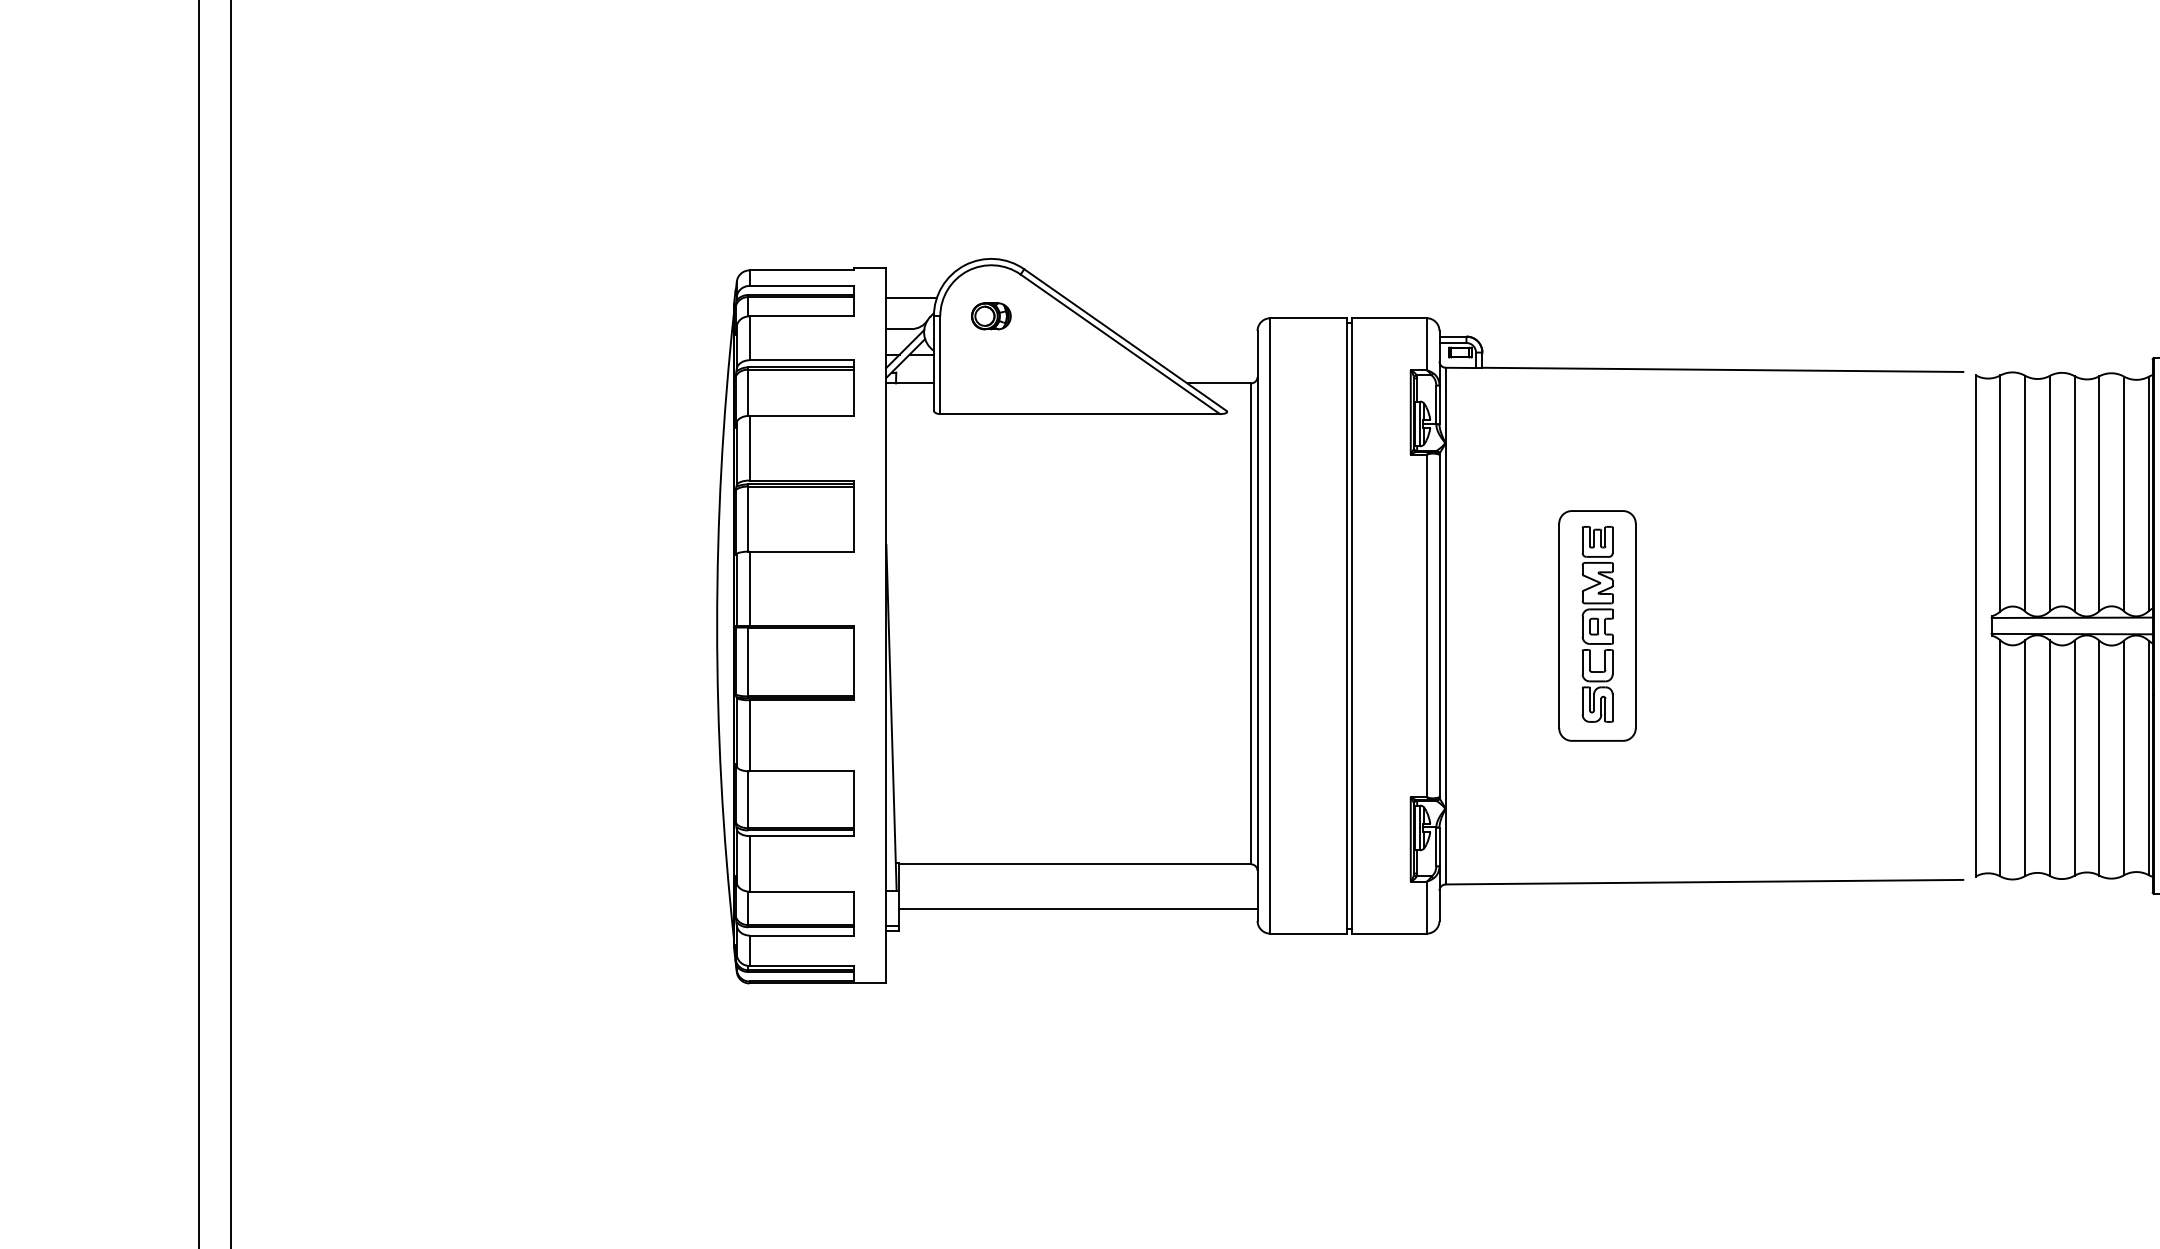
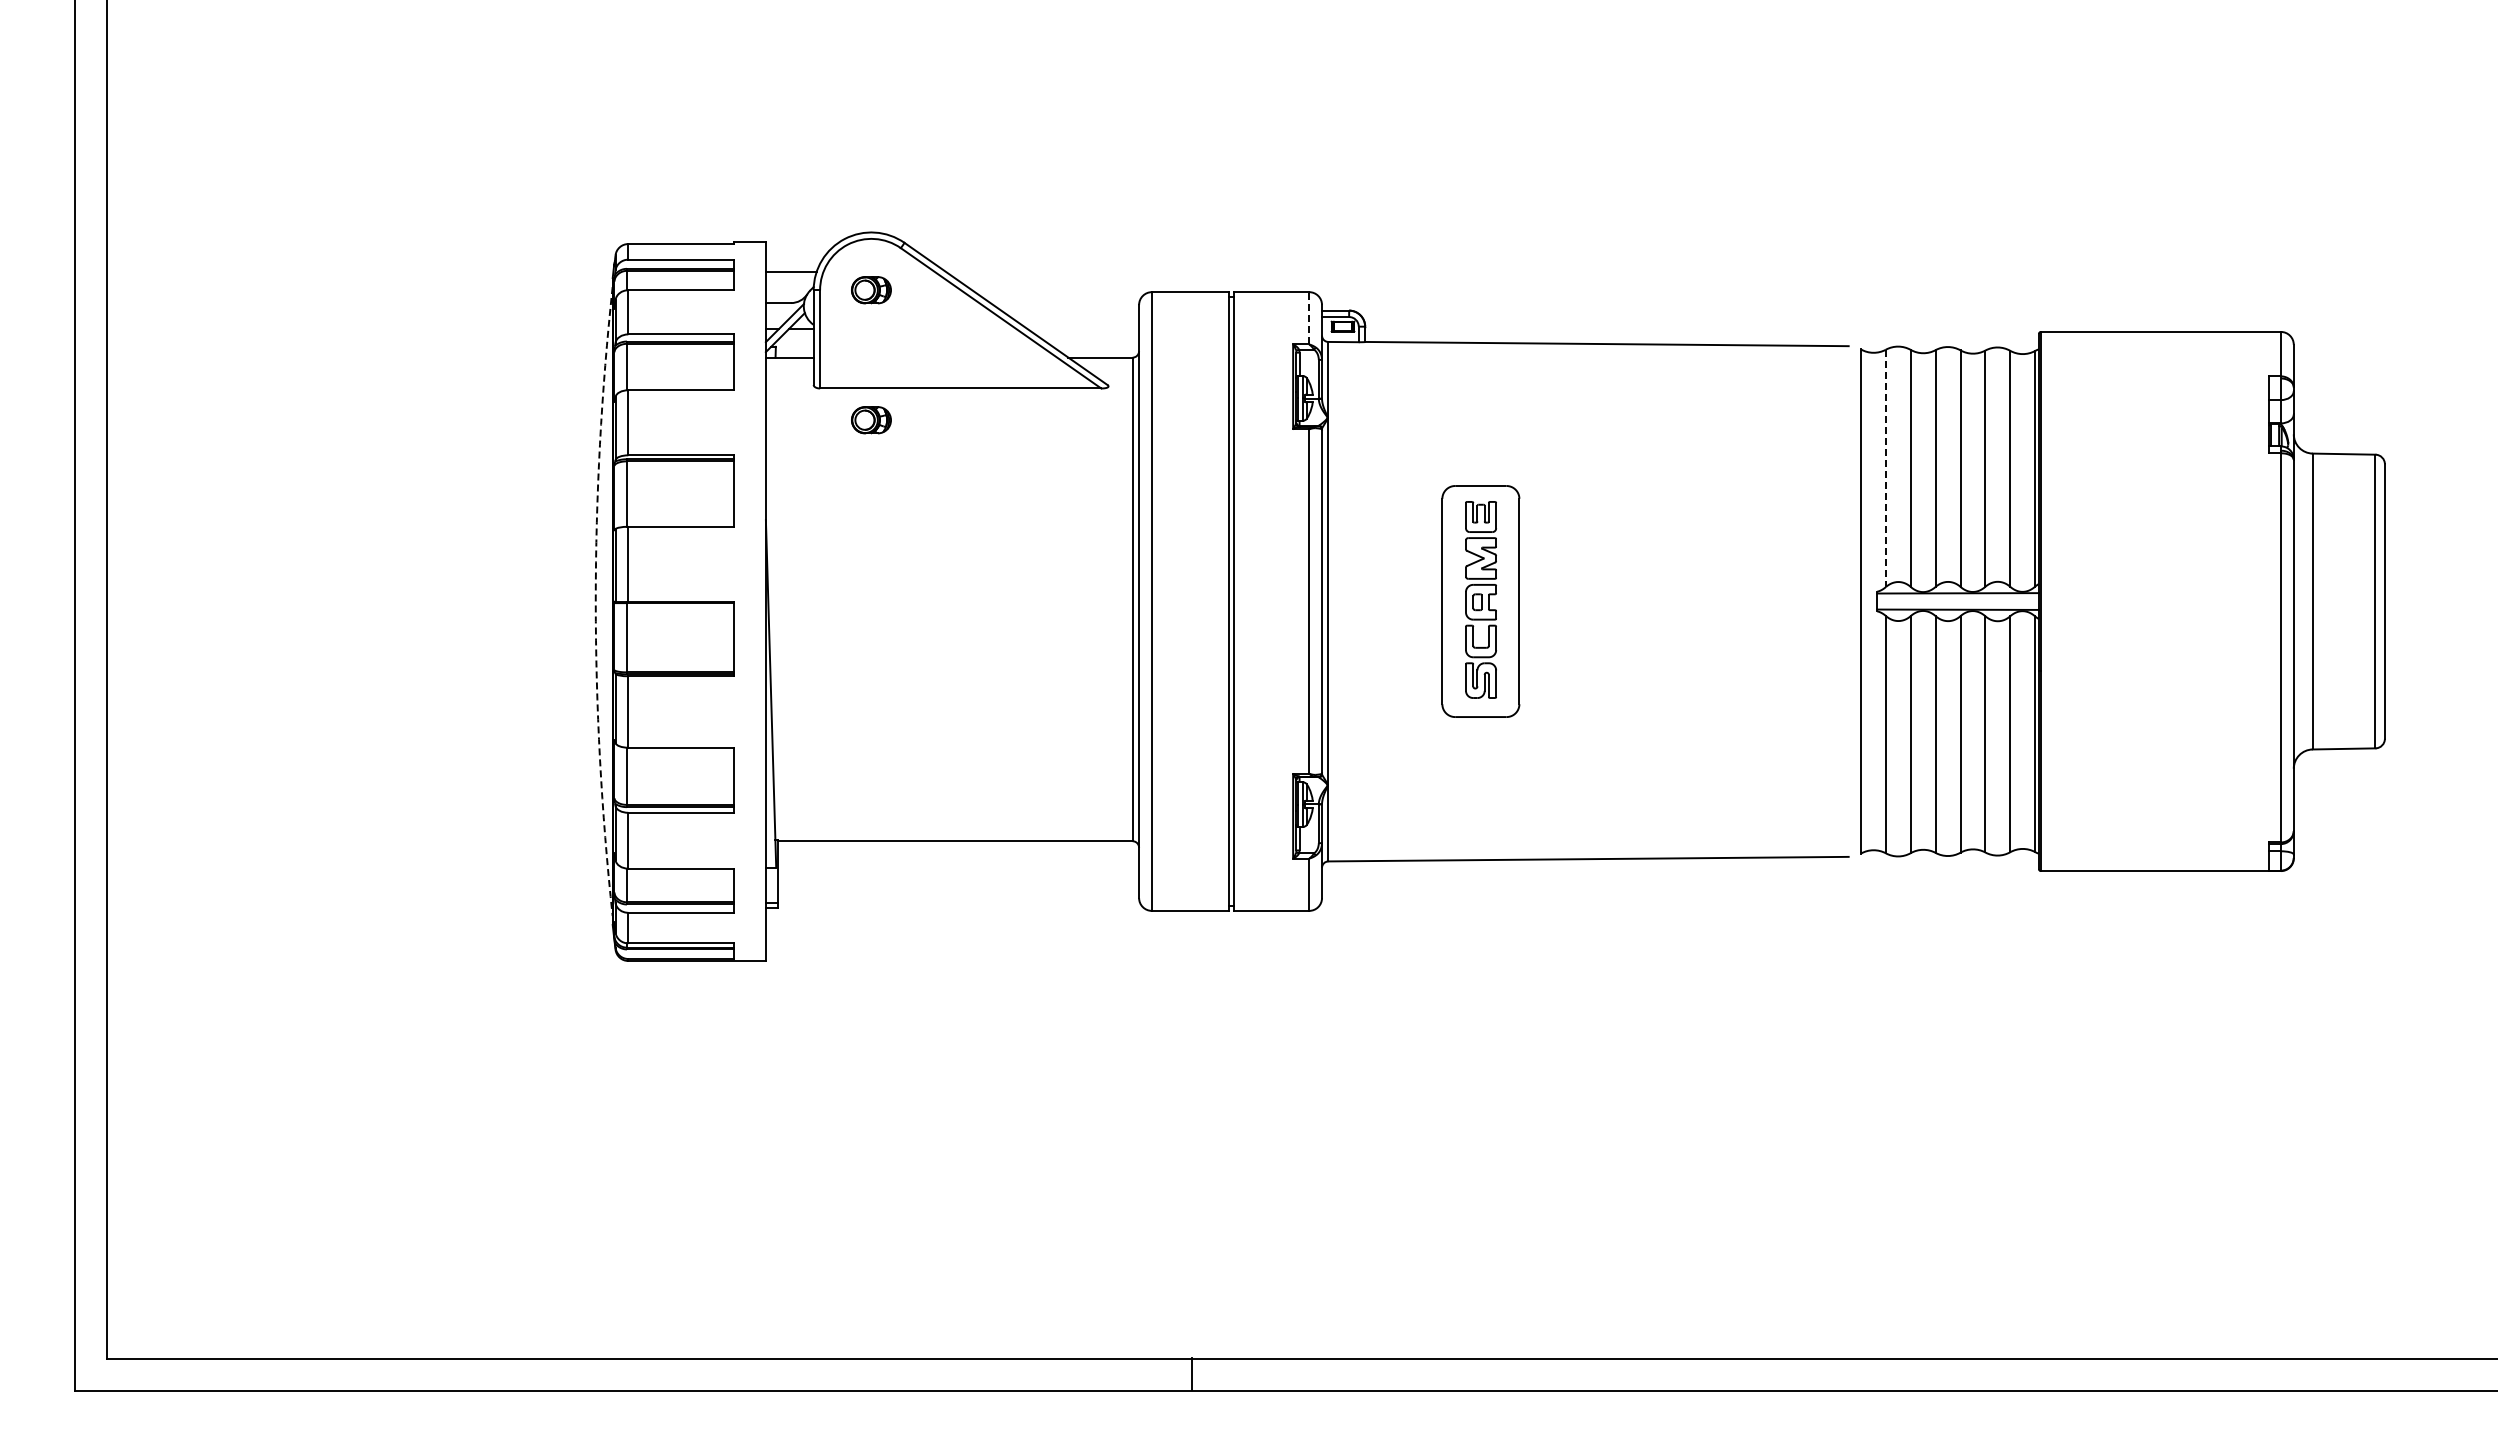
line: (1427, 343) -> (1309, 317), solid -> dashed
part: (991, 445) -> (871, 420), added
line: (1999, 493) -> (1885, 468), solid -> dashed
arc: (716, 625) -> (595, 601), solid -> dashed
line: (1077, 909) -> (958, 886), removed

